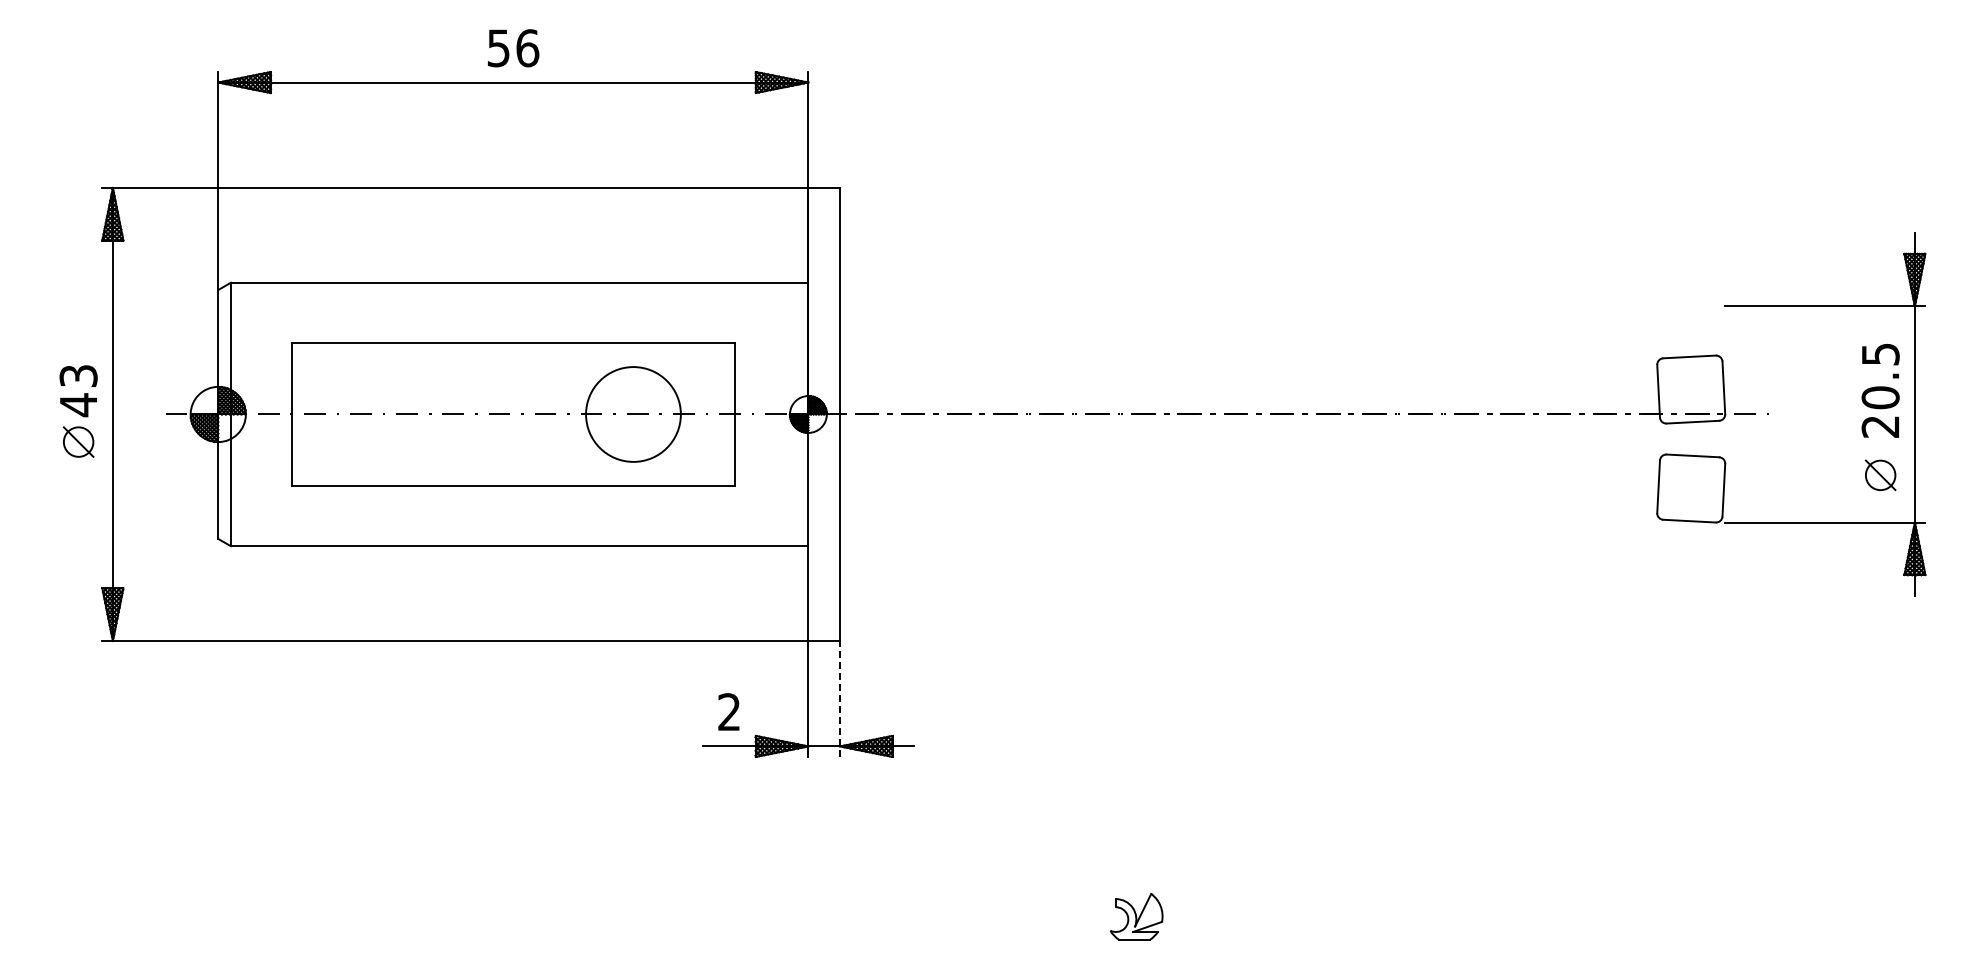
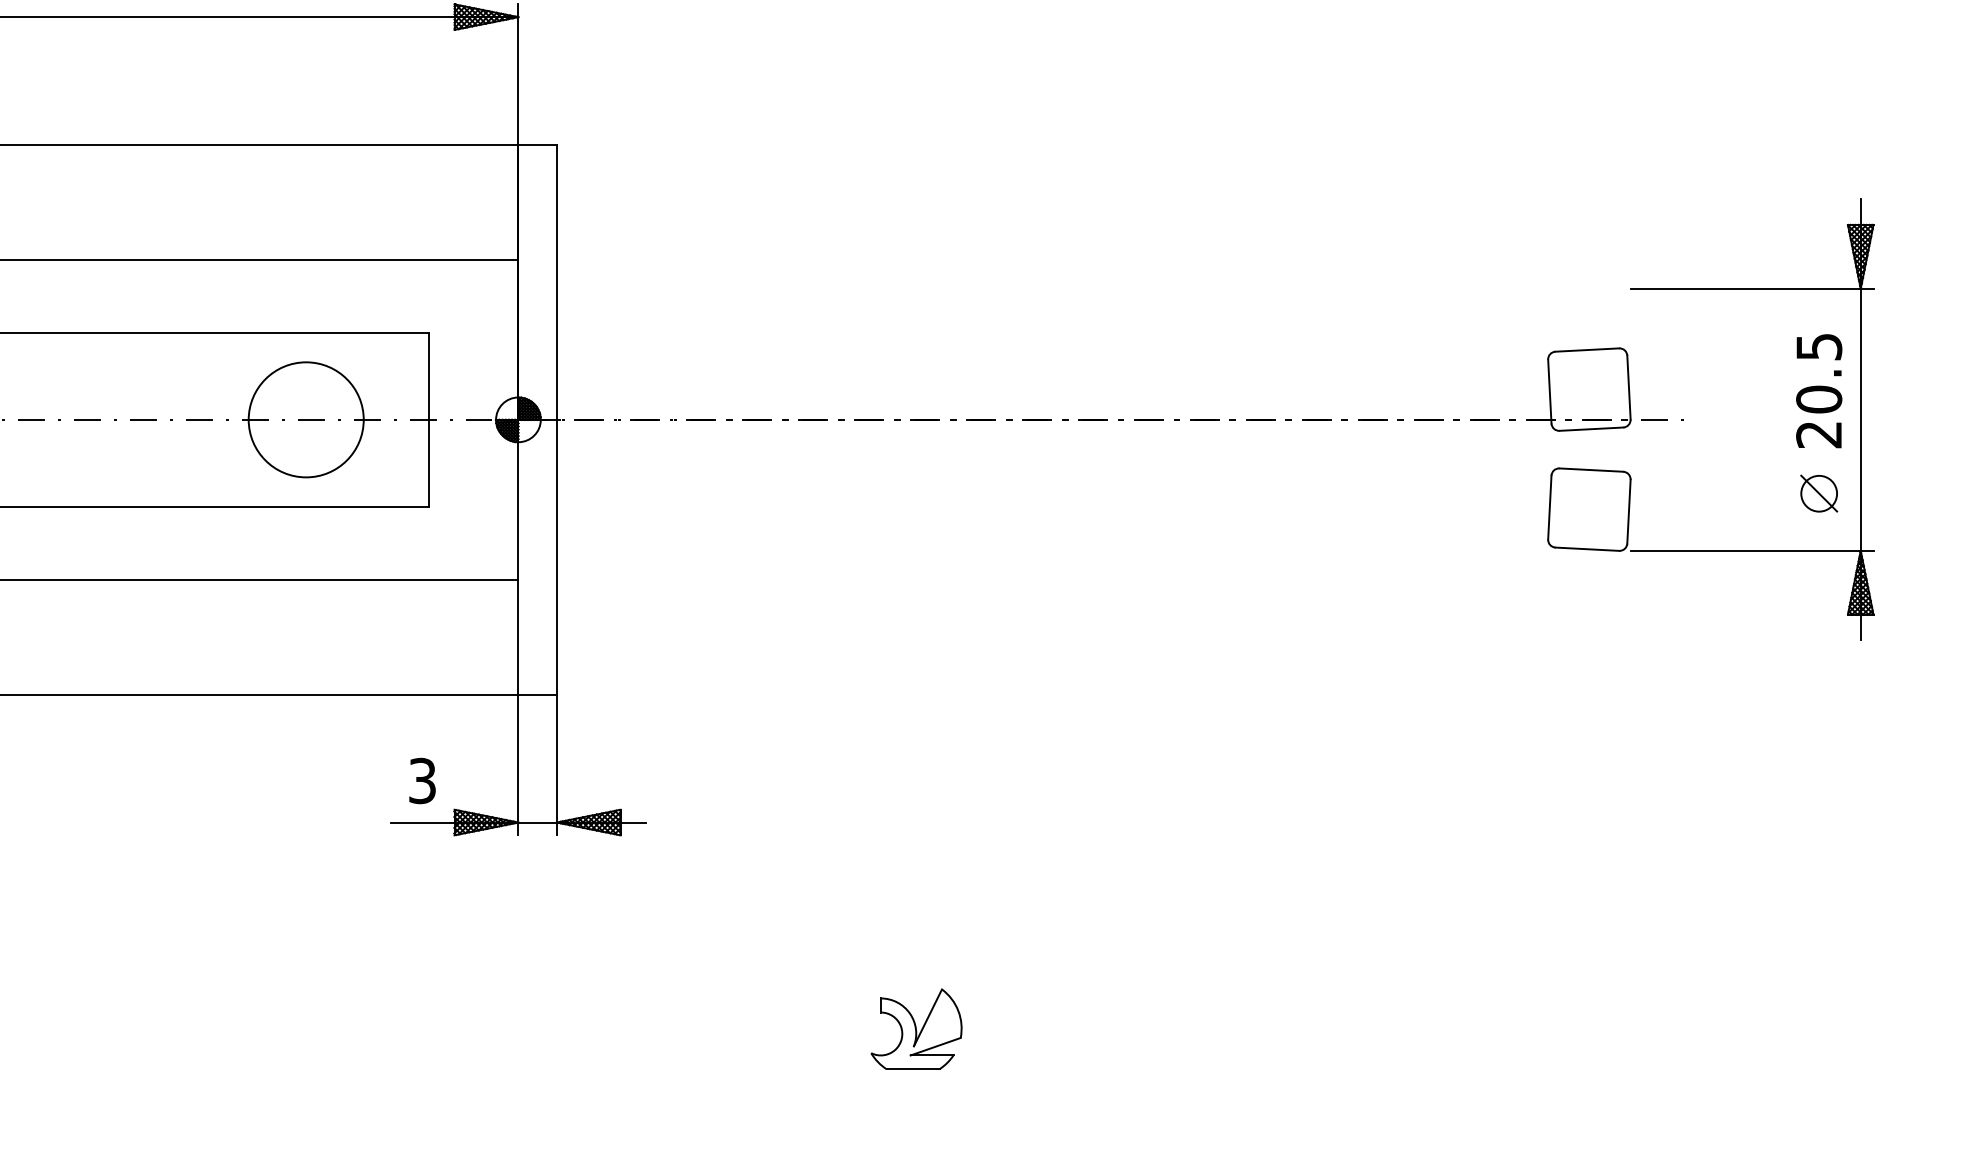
line: (840, 699) -> (557, 765), dashed -> solid
text: (729, 712) -> (422, 781), 2 -> 3
part: (1136, 916) -> (916, 1028), size x1.43

